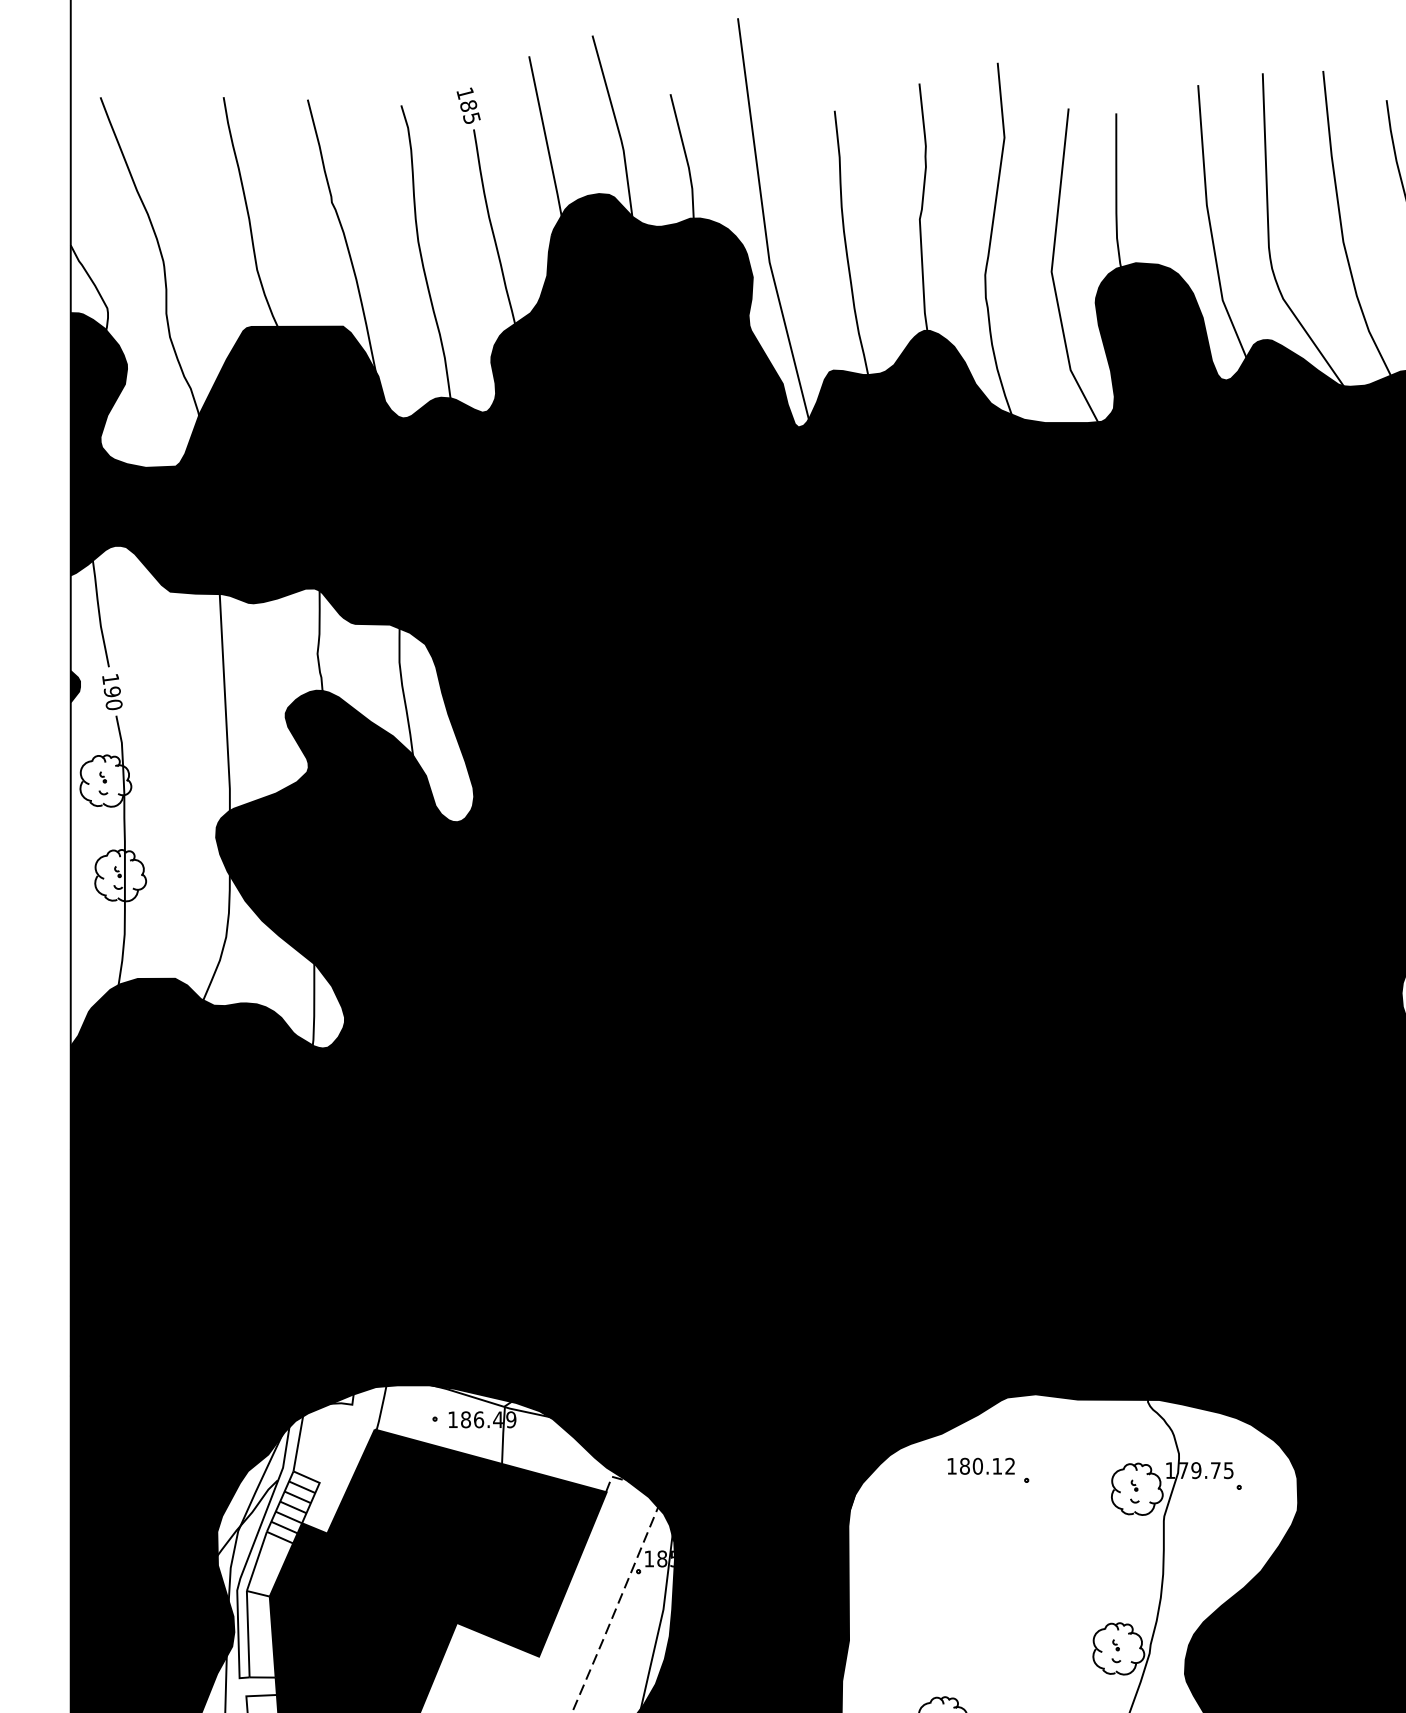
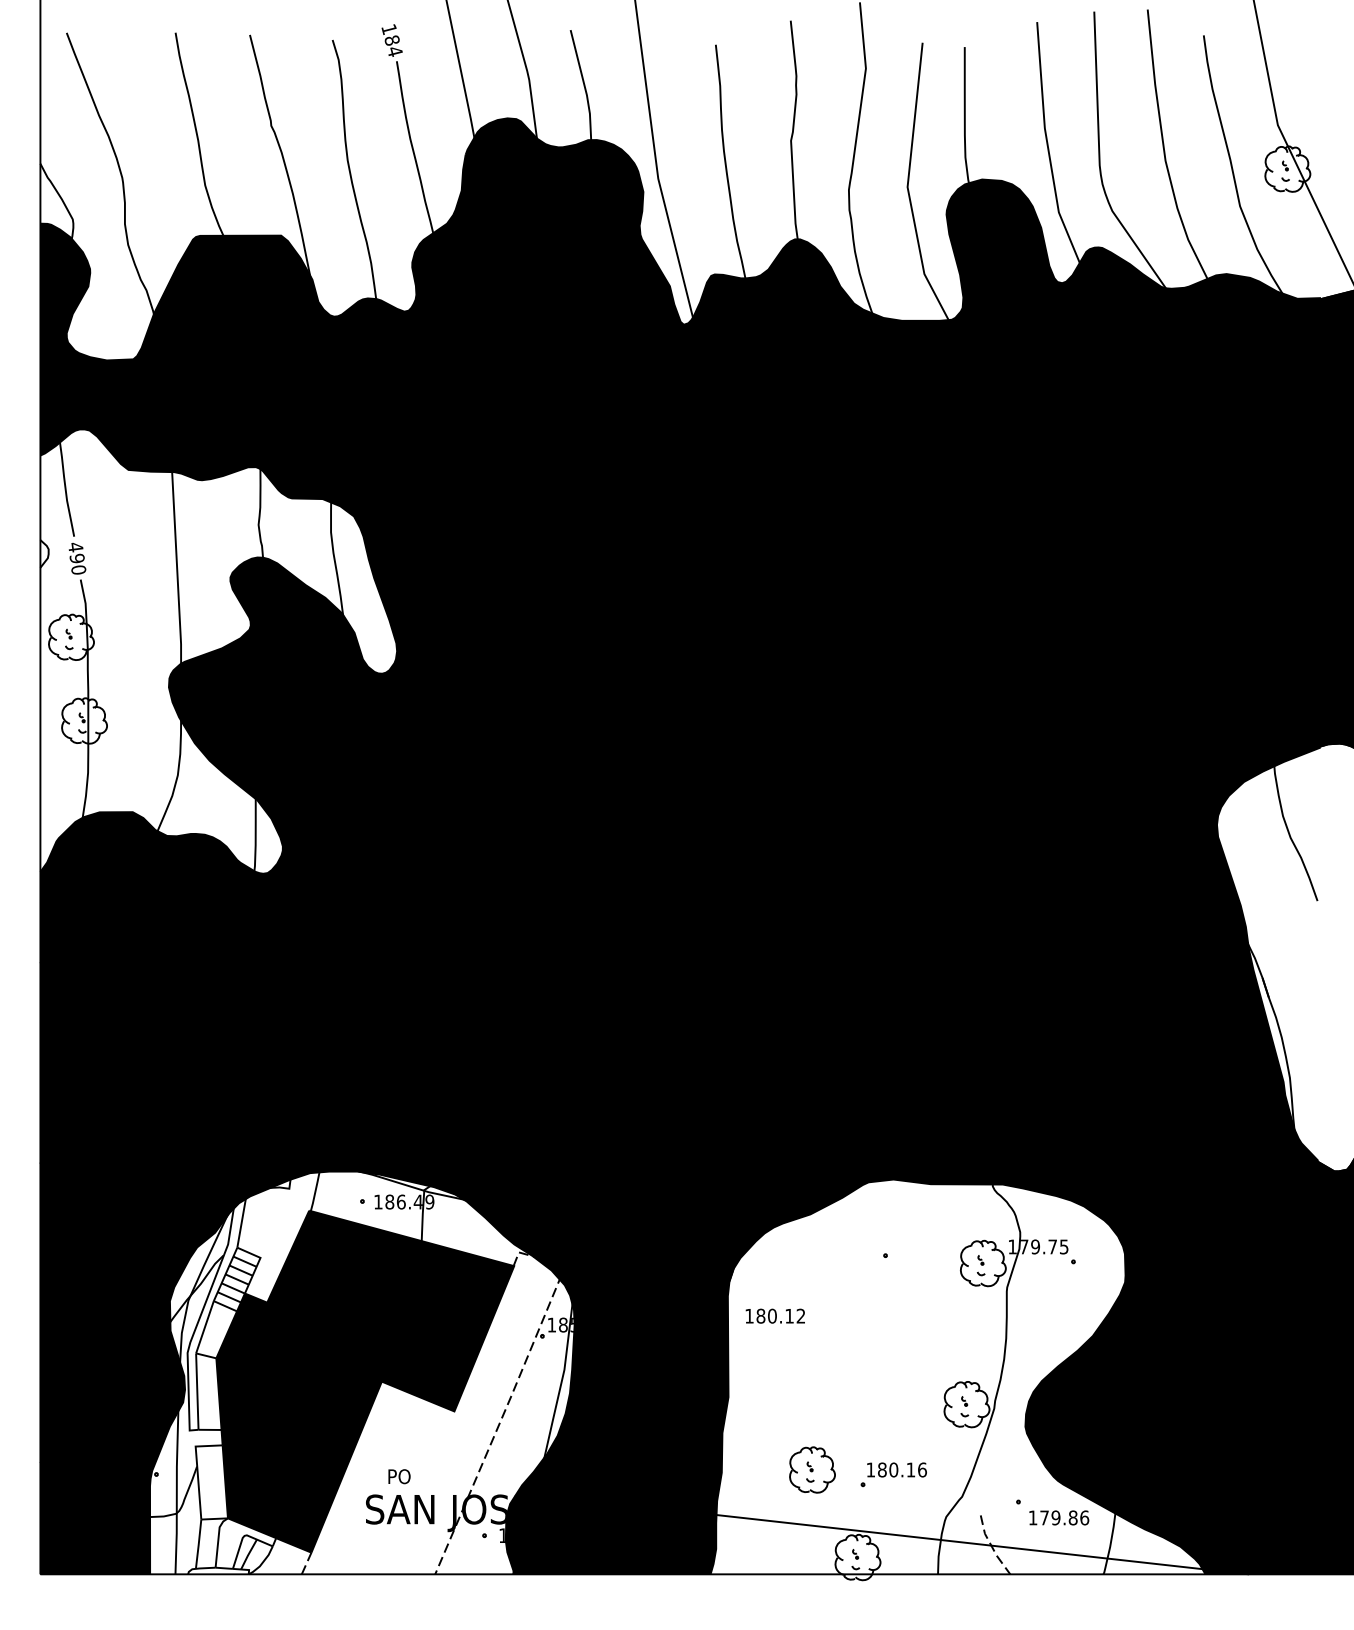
text: (471, 118) -> (394, 51), 185 -> 184
text: (110, 679) -> (75, 547), 190 -> 490
fill: (75, 686) -> (44, 553), removed
text: (980, 1465) -> (774, 1315), moved

